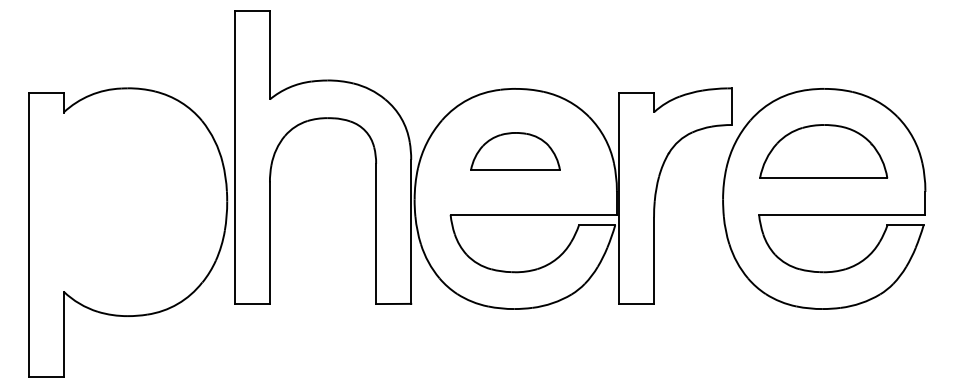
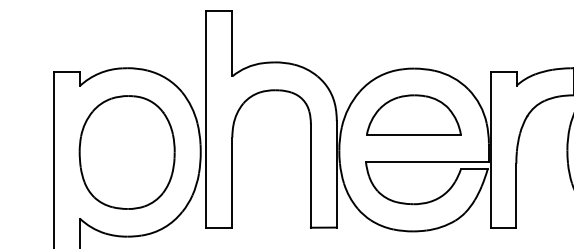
part: (515, 151) -> (413, 114), size x1.43
part: (127, 202) -> (127, 152), added

